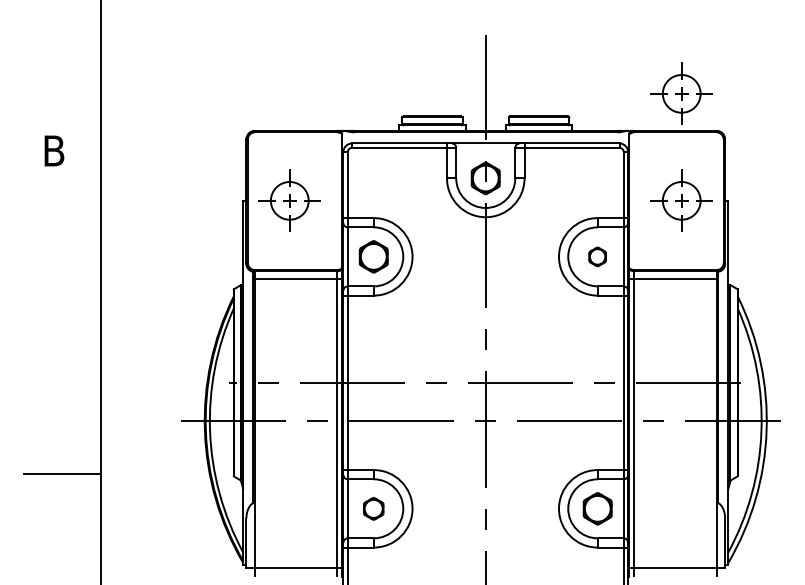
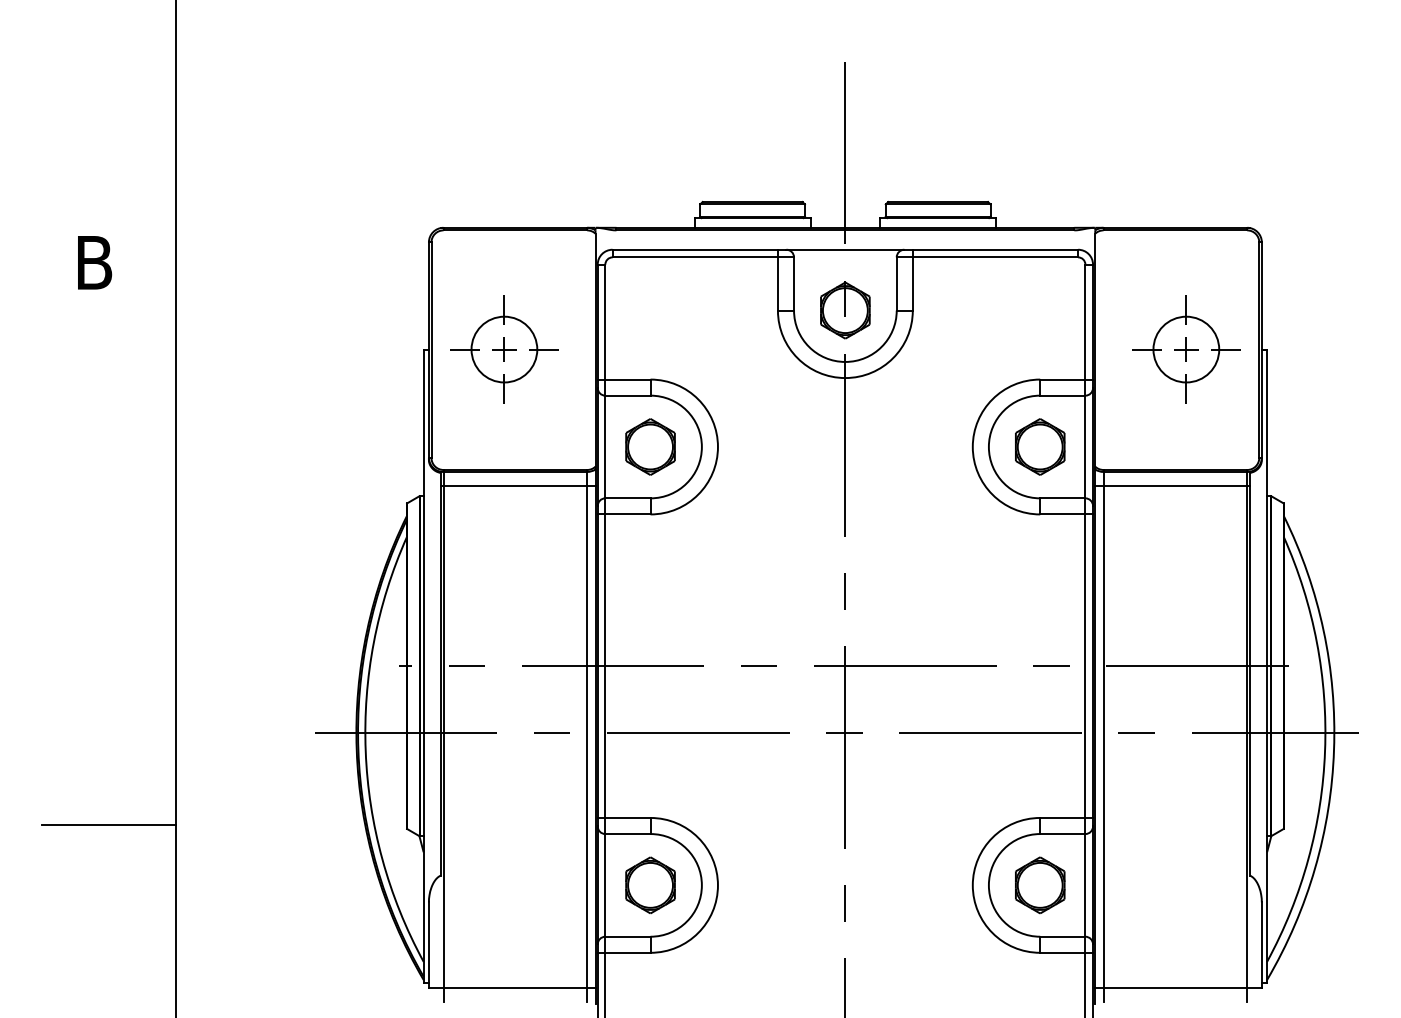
part: (681, 93) -> (1185, 162), removed
part: (597, 256) -> (1039, 446), size x1.67
part: (373, 508) -> (650, 884), size x1.43

